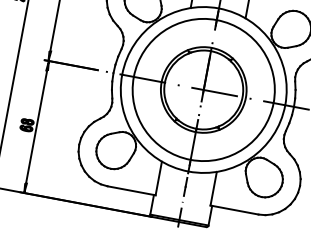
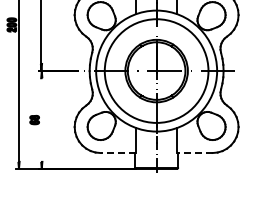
line: (36, 126) -> (41, 119), removed
line: (131, 191) -> (118, 153), solid -> dashed
line: (233, 210) -> (194, 153), solid -> dashed

